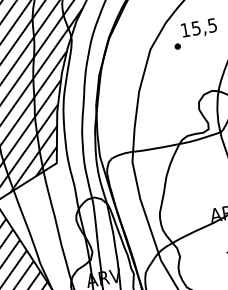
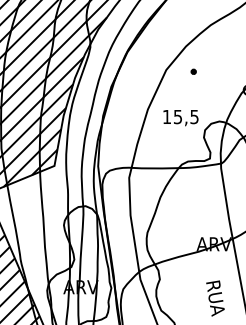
text: (198, 29) -> (180, 118), moved

